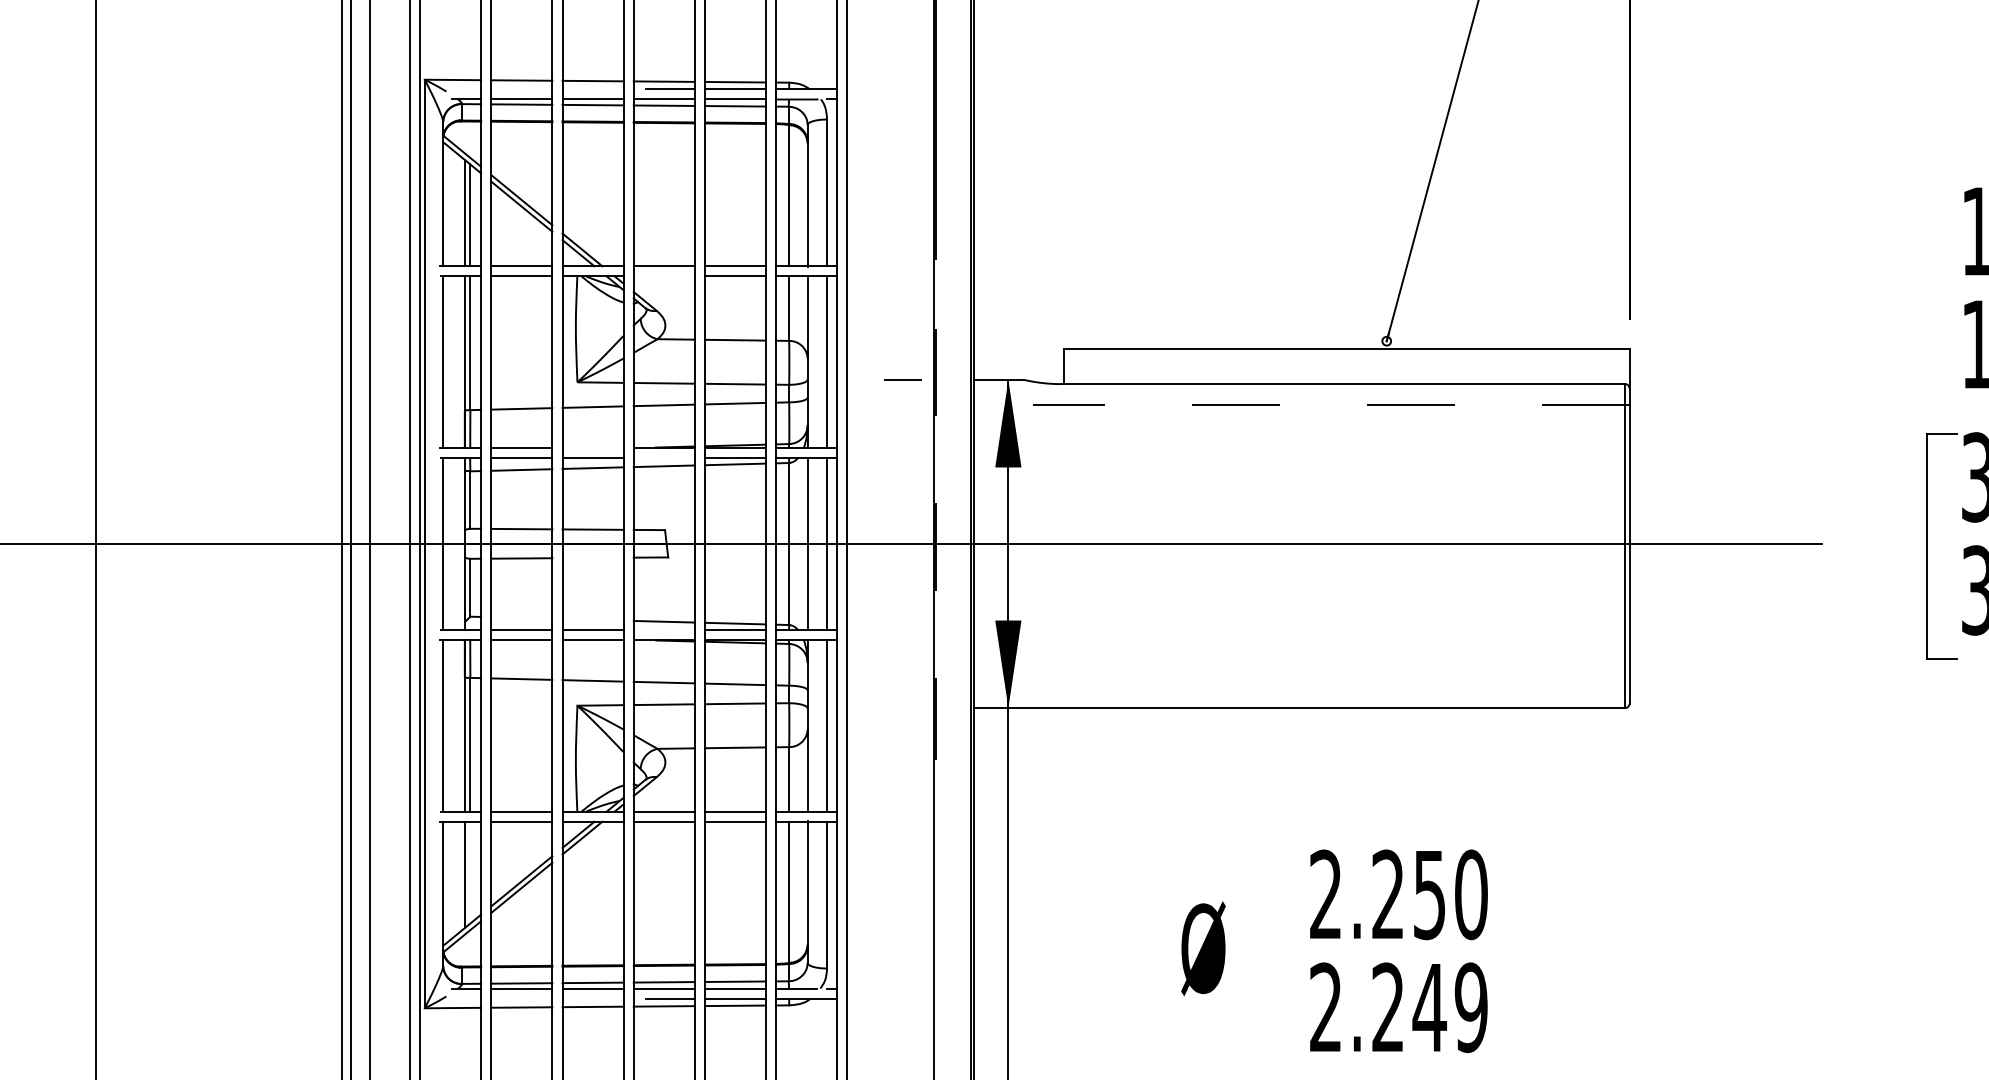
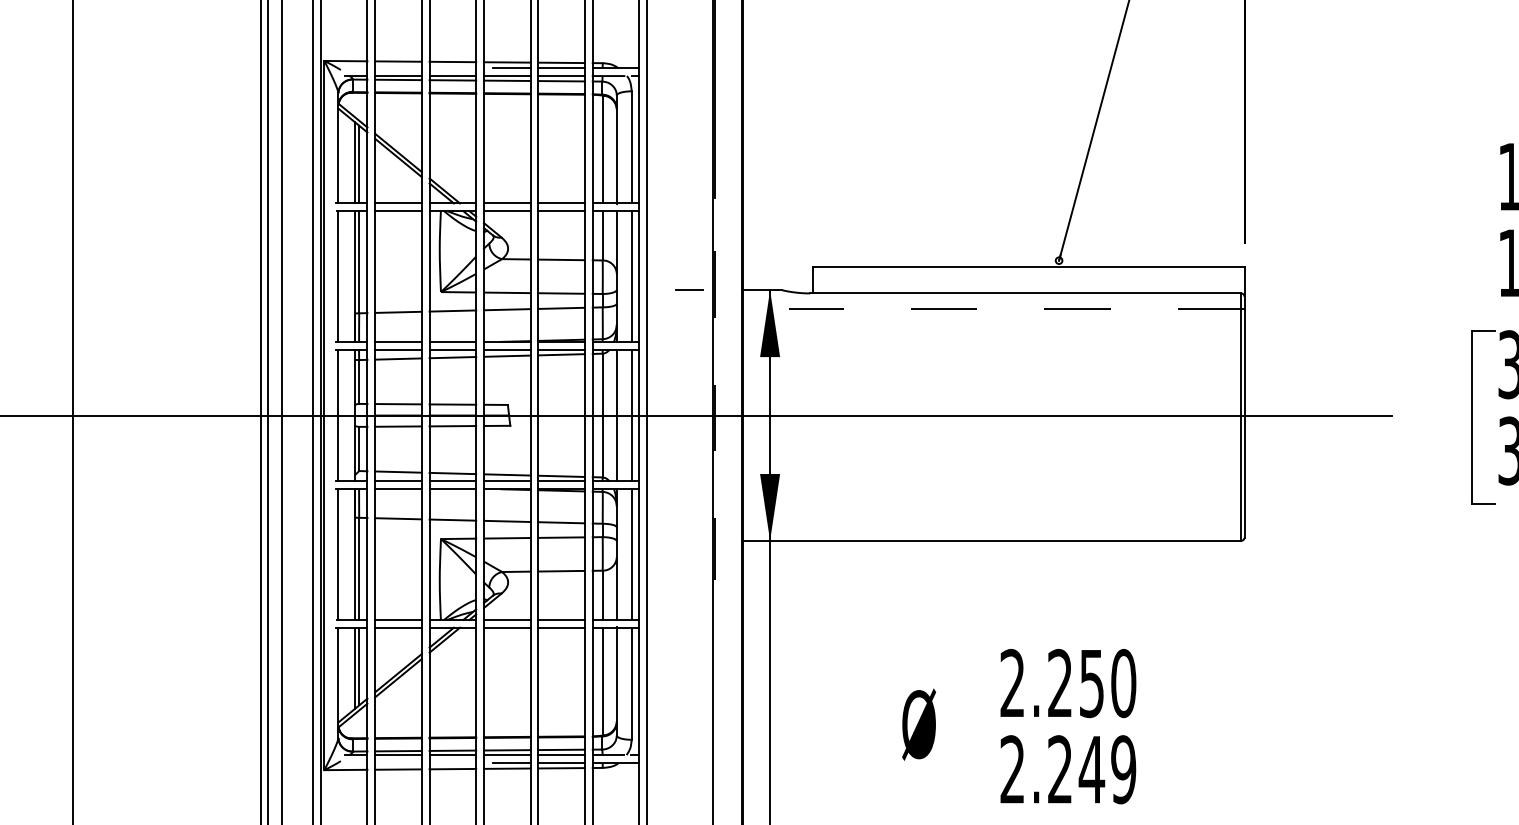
line: (663, 276) -> (506, 211), added
line: (592, 447) -> (452, 341), added
line: (663, 457) -> (506, 349), added
line: (592, 558) -> (452, 426), added
line: (521, 617) -> (398, 471), added
line: (592, 619) -> (452, 473), added
line: (663, 630) -> (506, 481), added
line: (470, 872) -> (359, 666), added

